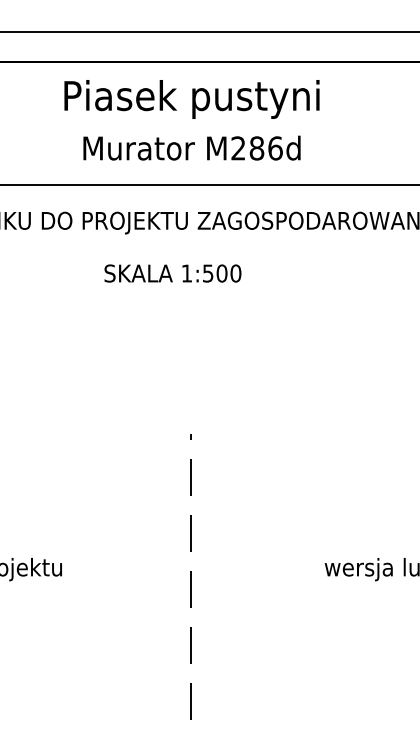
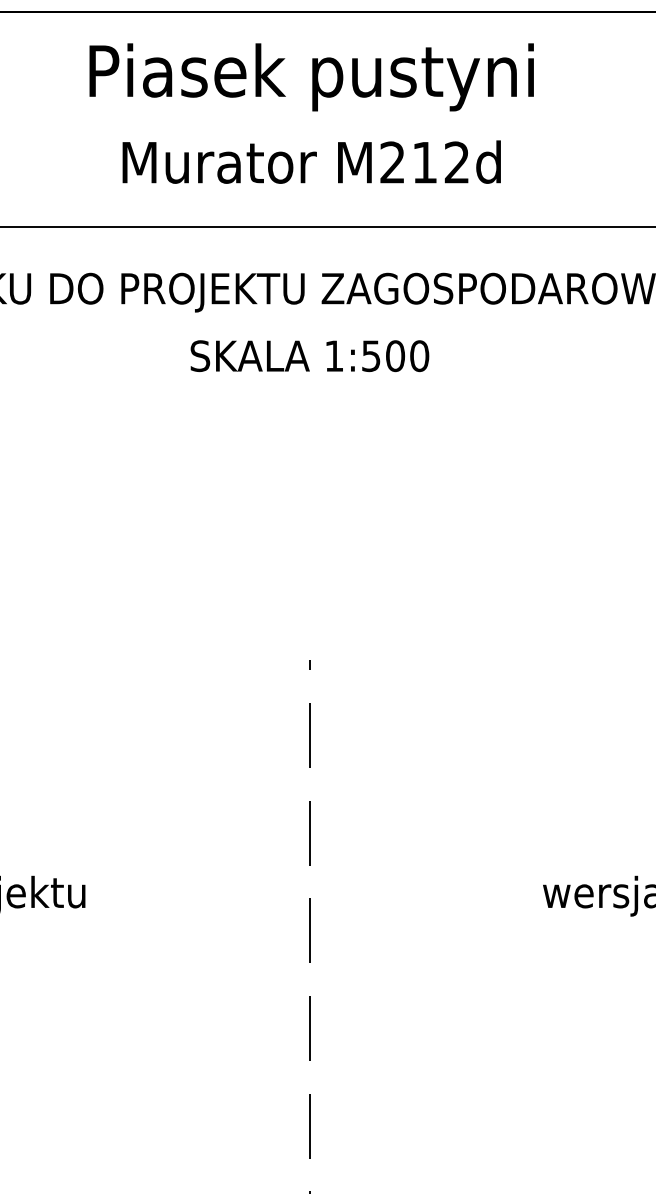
text: (265, 148) -> (439, 162), M286d -> M212d
text: (172, 273) -> (309, 356), moved

